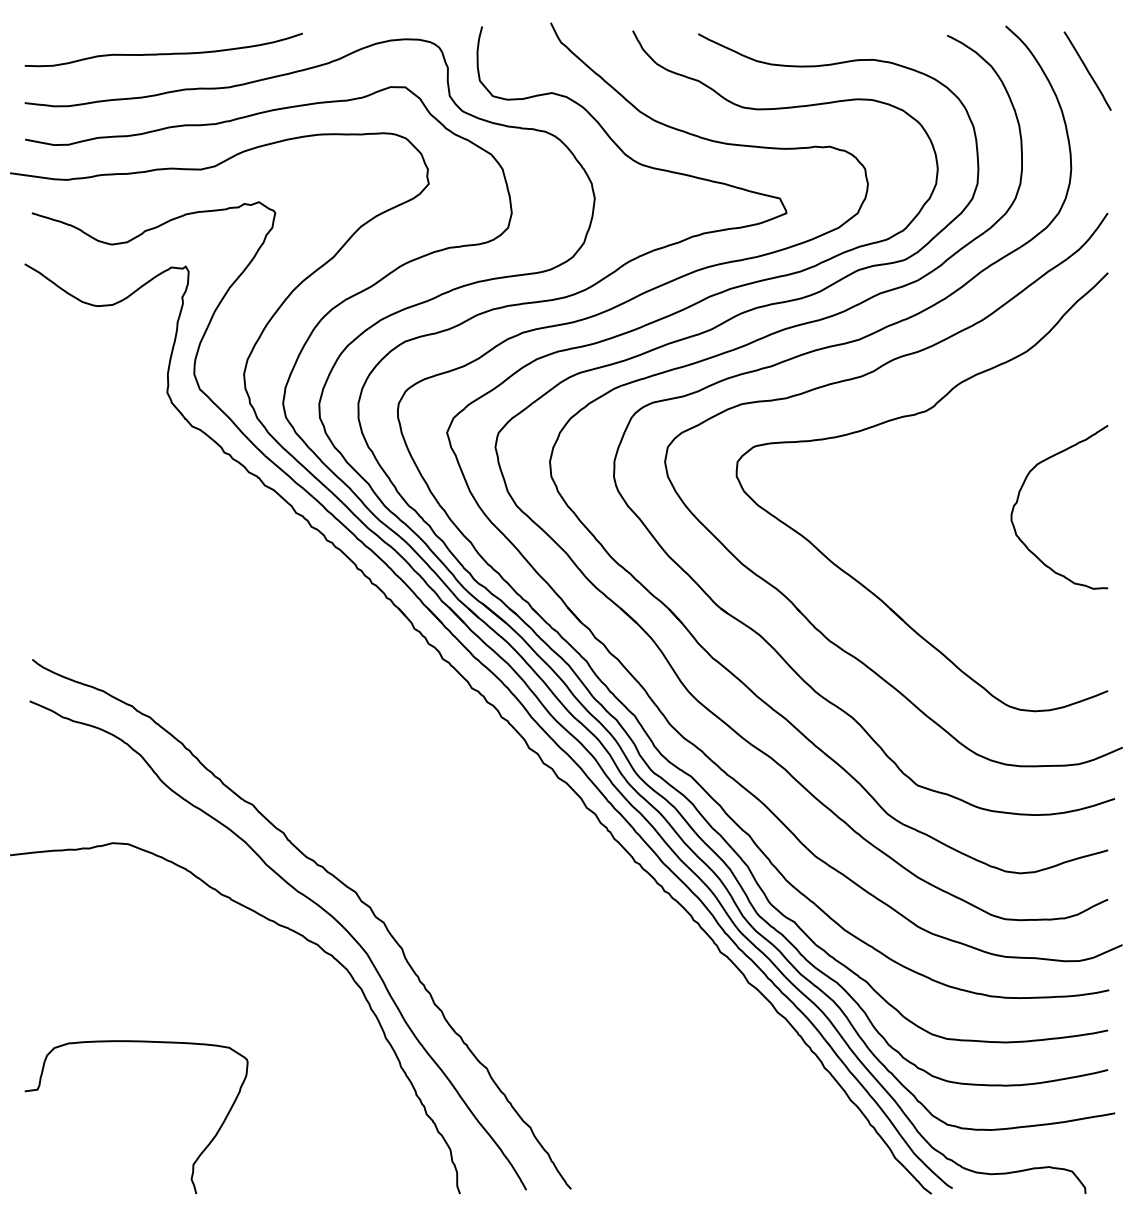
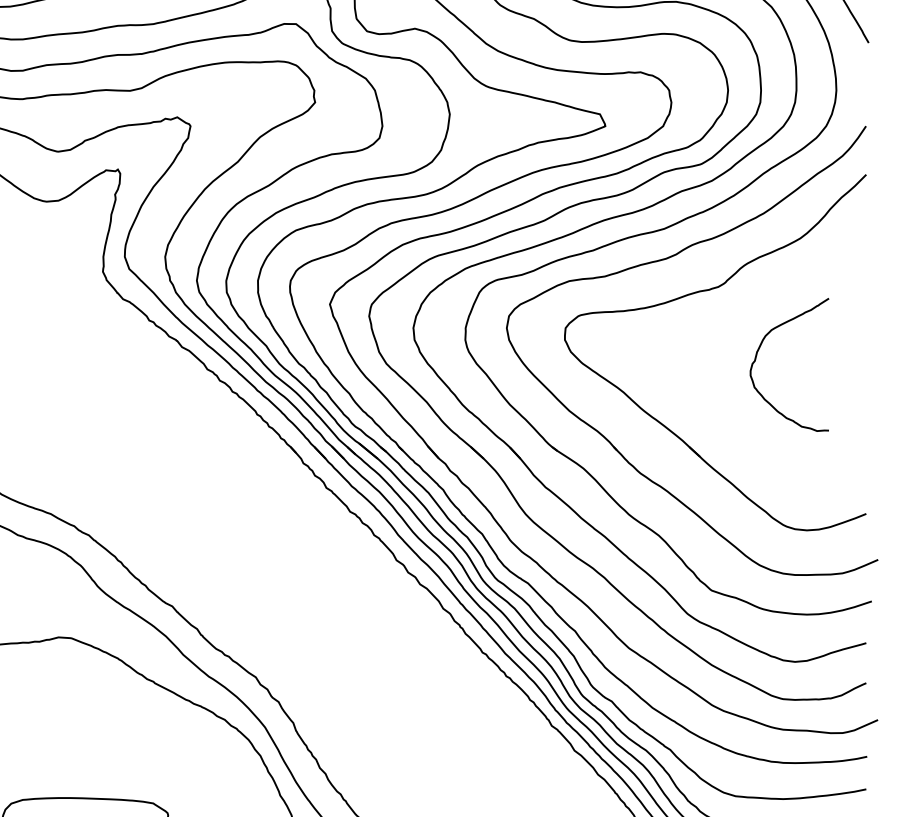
curve: (1019, 496) -> (757, 356), moved

